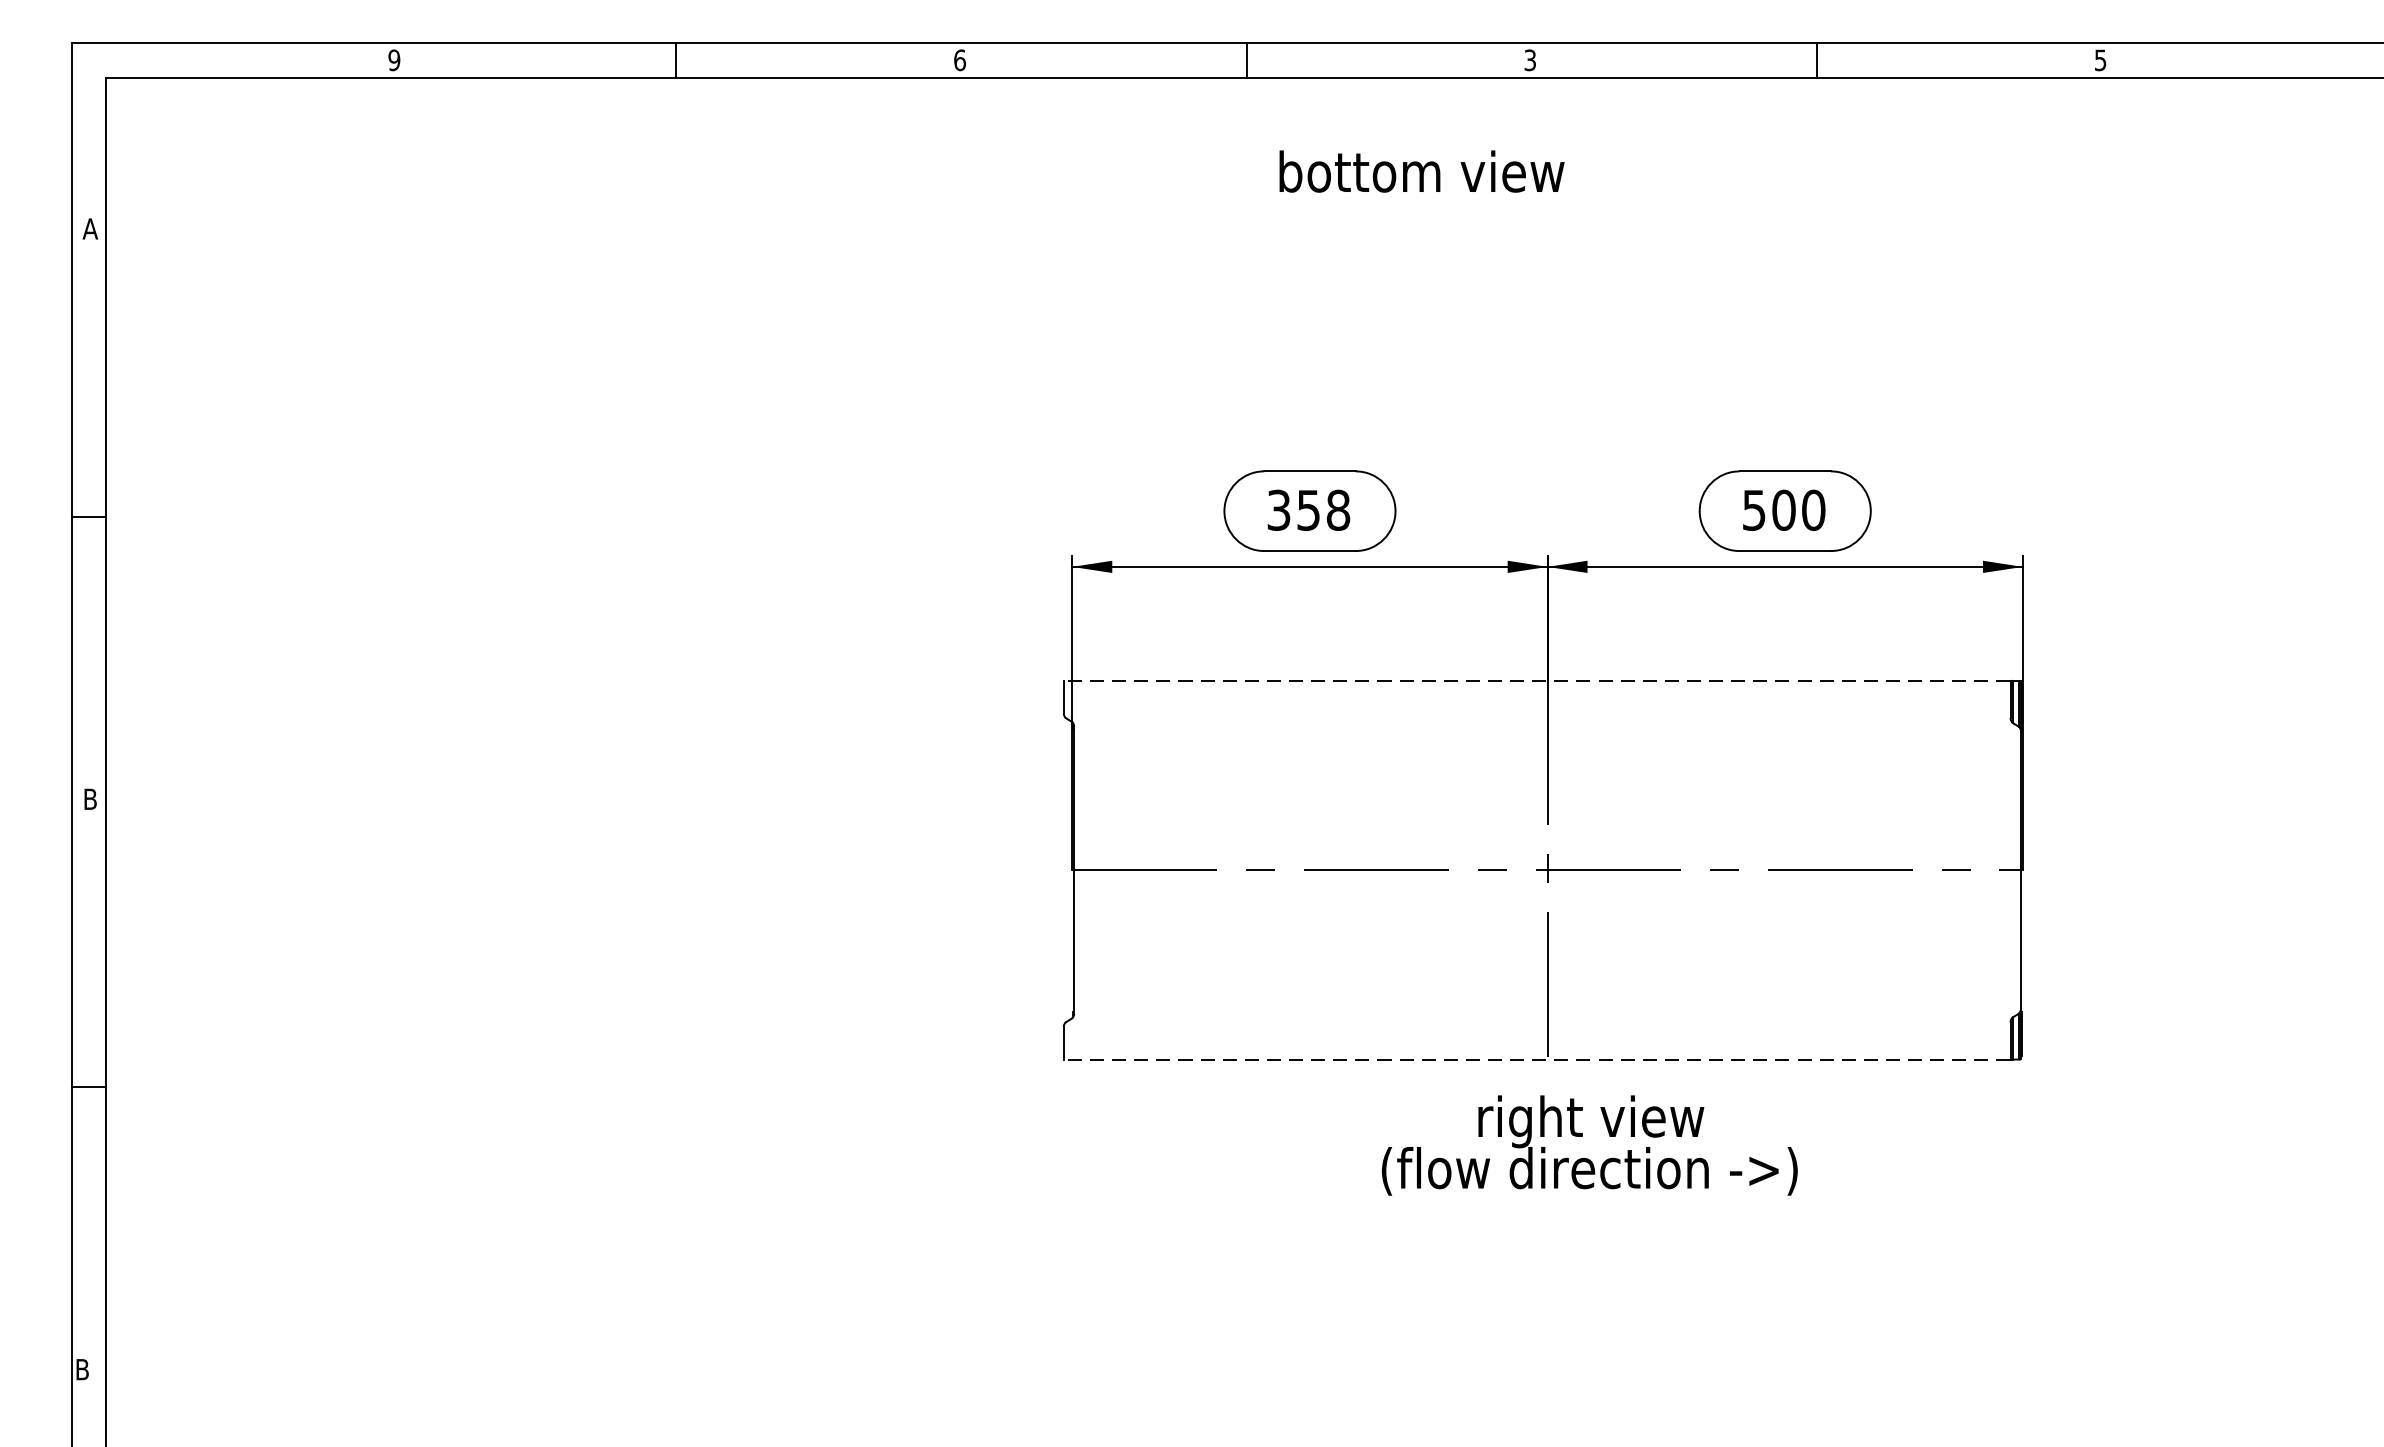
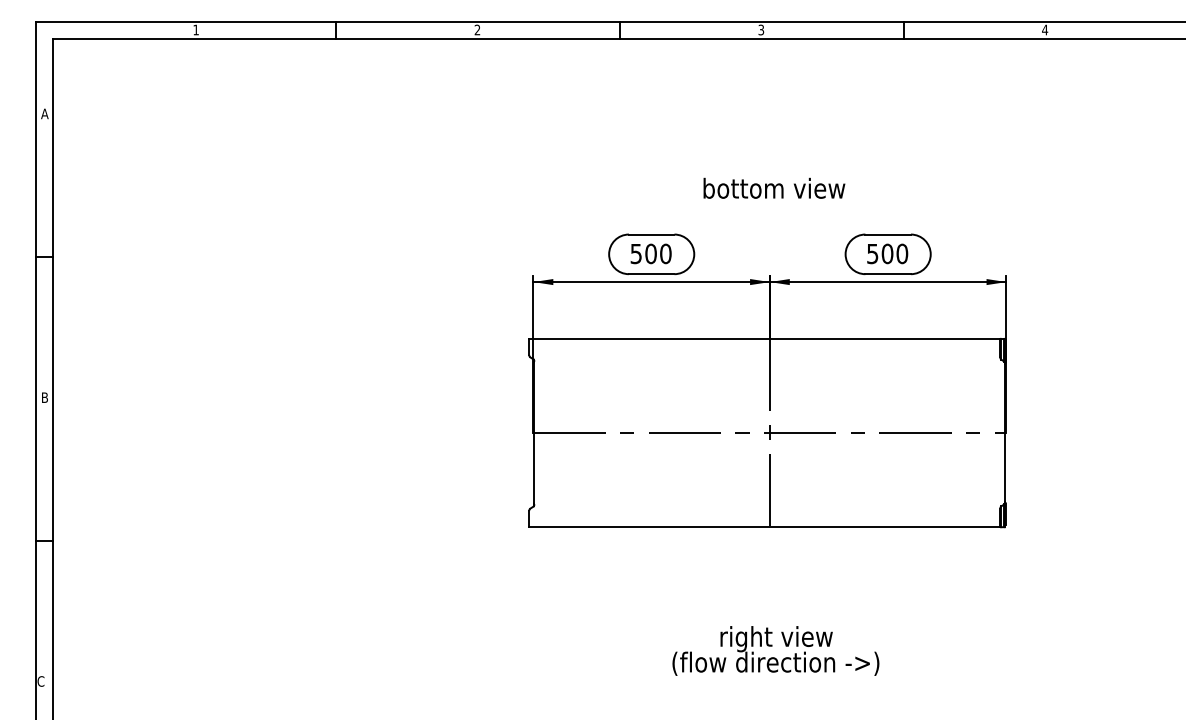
text: (393, 59) -> (195, 29), 9 -> 1
text: (959, 59) -> (477, 29), 6 -> 2
text: (2101, 59) -> (1045, 29), 5 -> 4
text: (1422, 169) -> (774, 187), moved
text: (1309, 509) -> (651, 253), 358 -> 500
line: (1536, 680) -> (764, 338), dashed -> solid
line: (1536, 1060) -> (764, 527), dashed -> solid
text: (1588, 1144) -> (775, 650), moved
text: (81, 1369) -> (40, 681), B -> C

